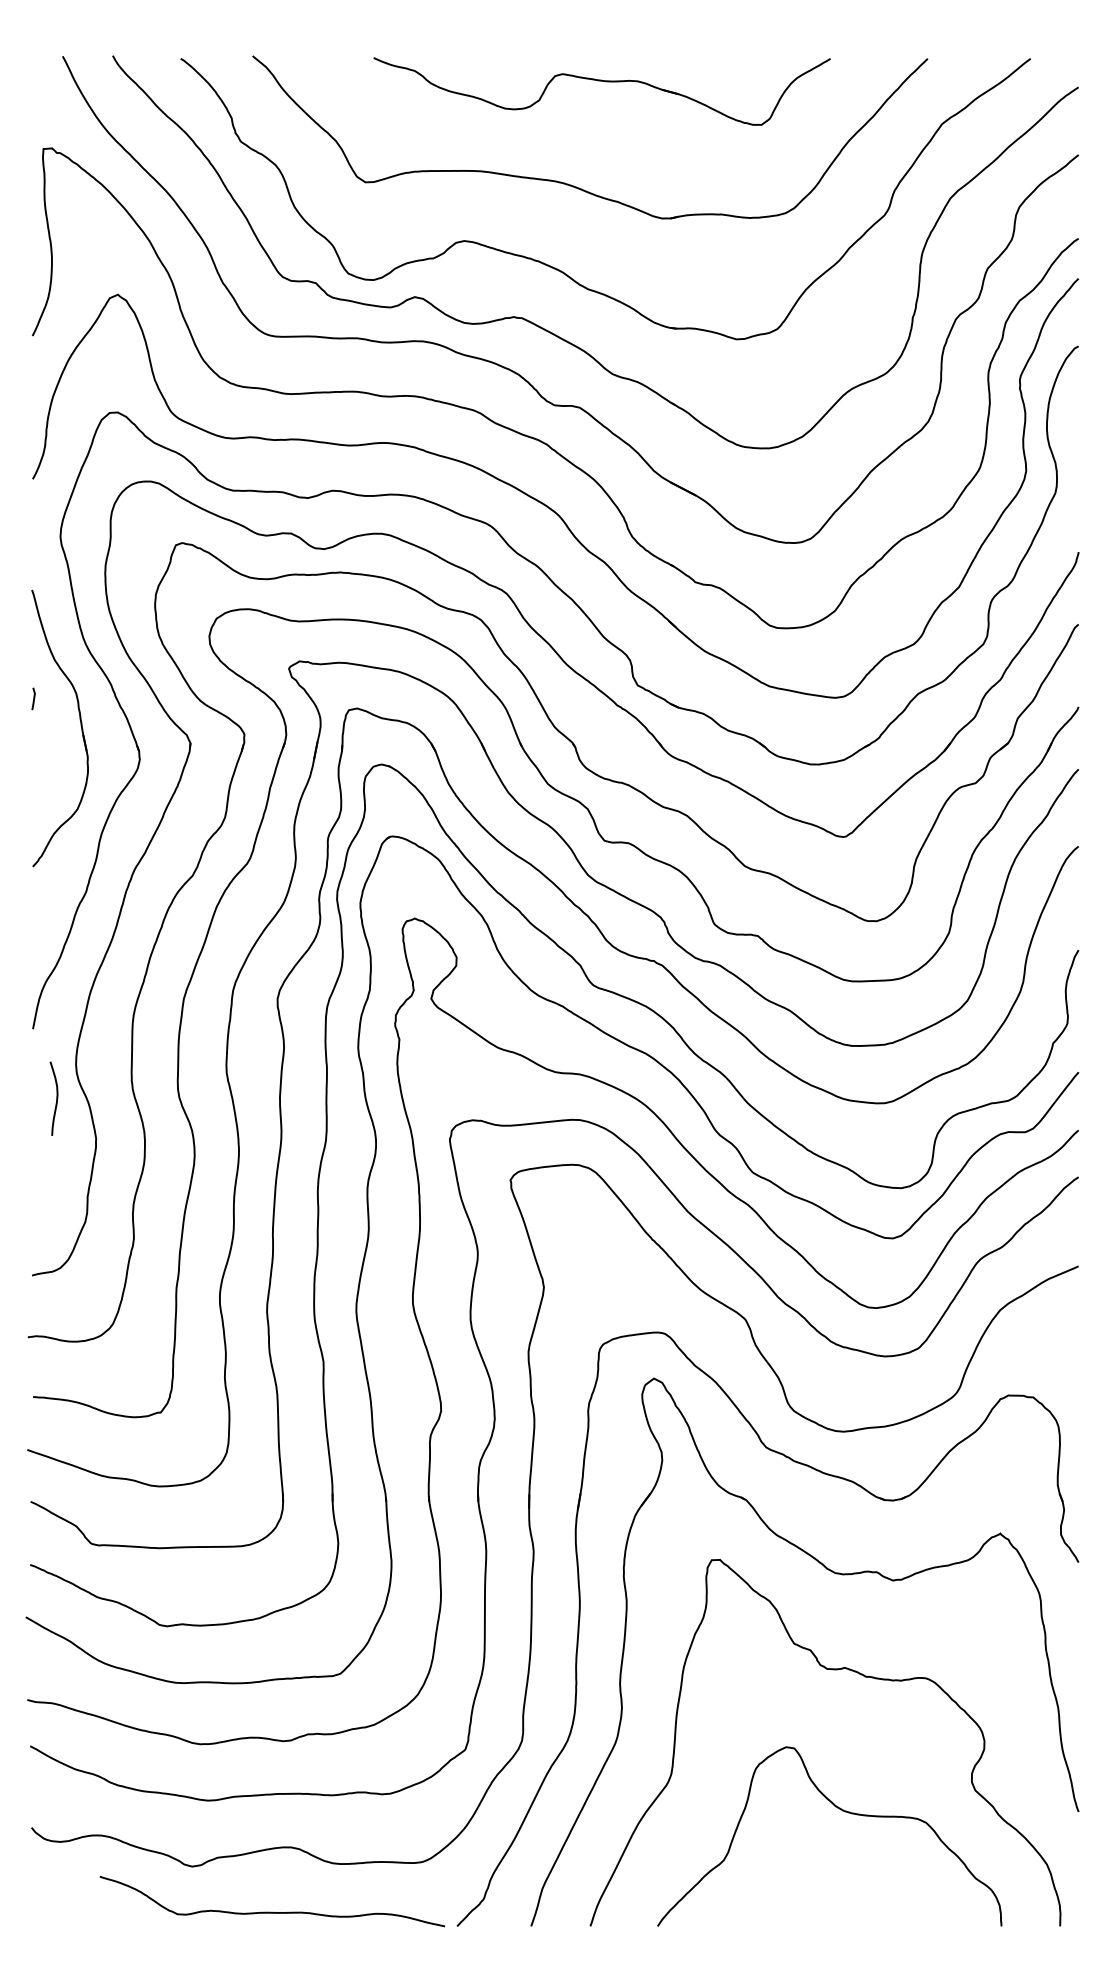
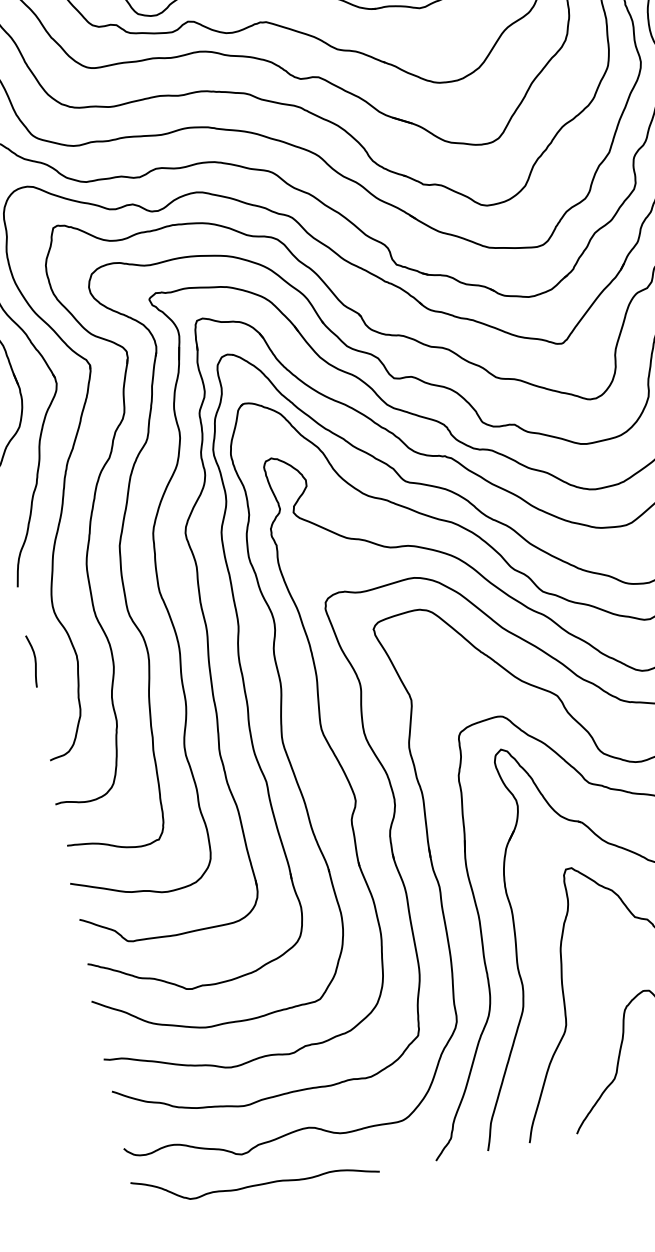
curve: (56, 1098) -> (35, 660), moved
curve: (272, 1911) -> (256, 1184), moved

